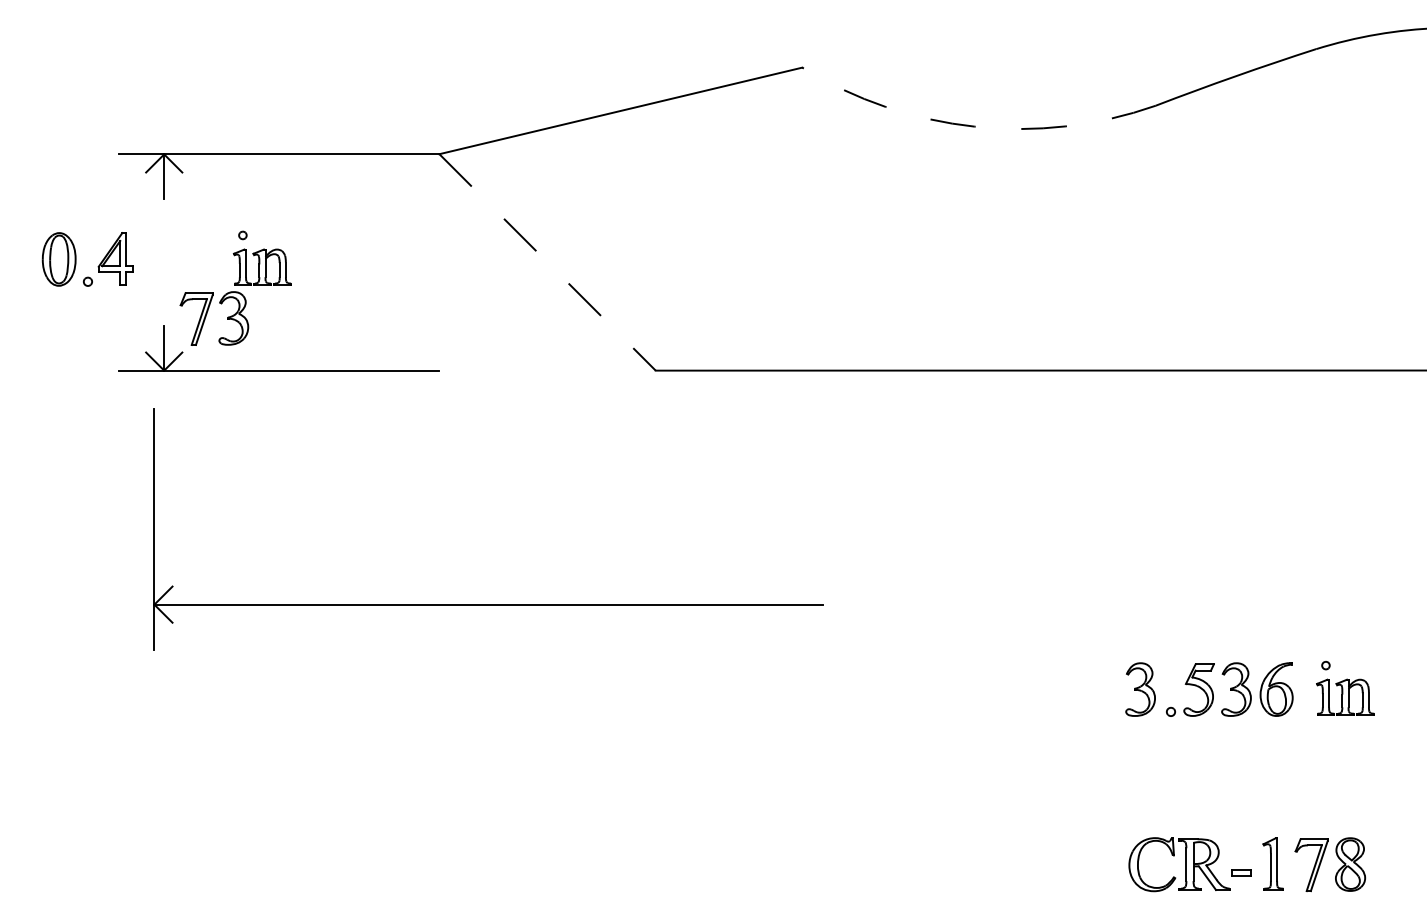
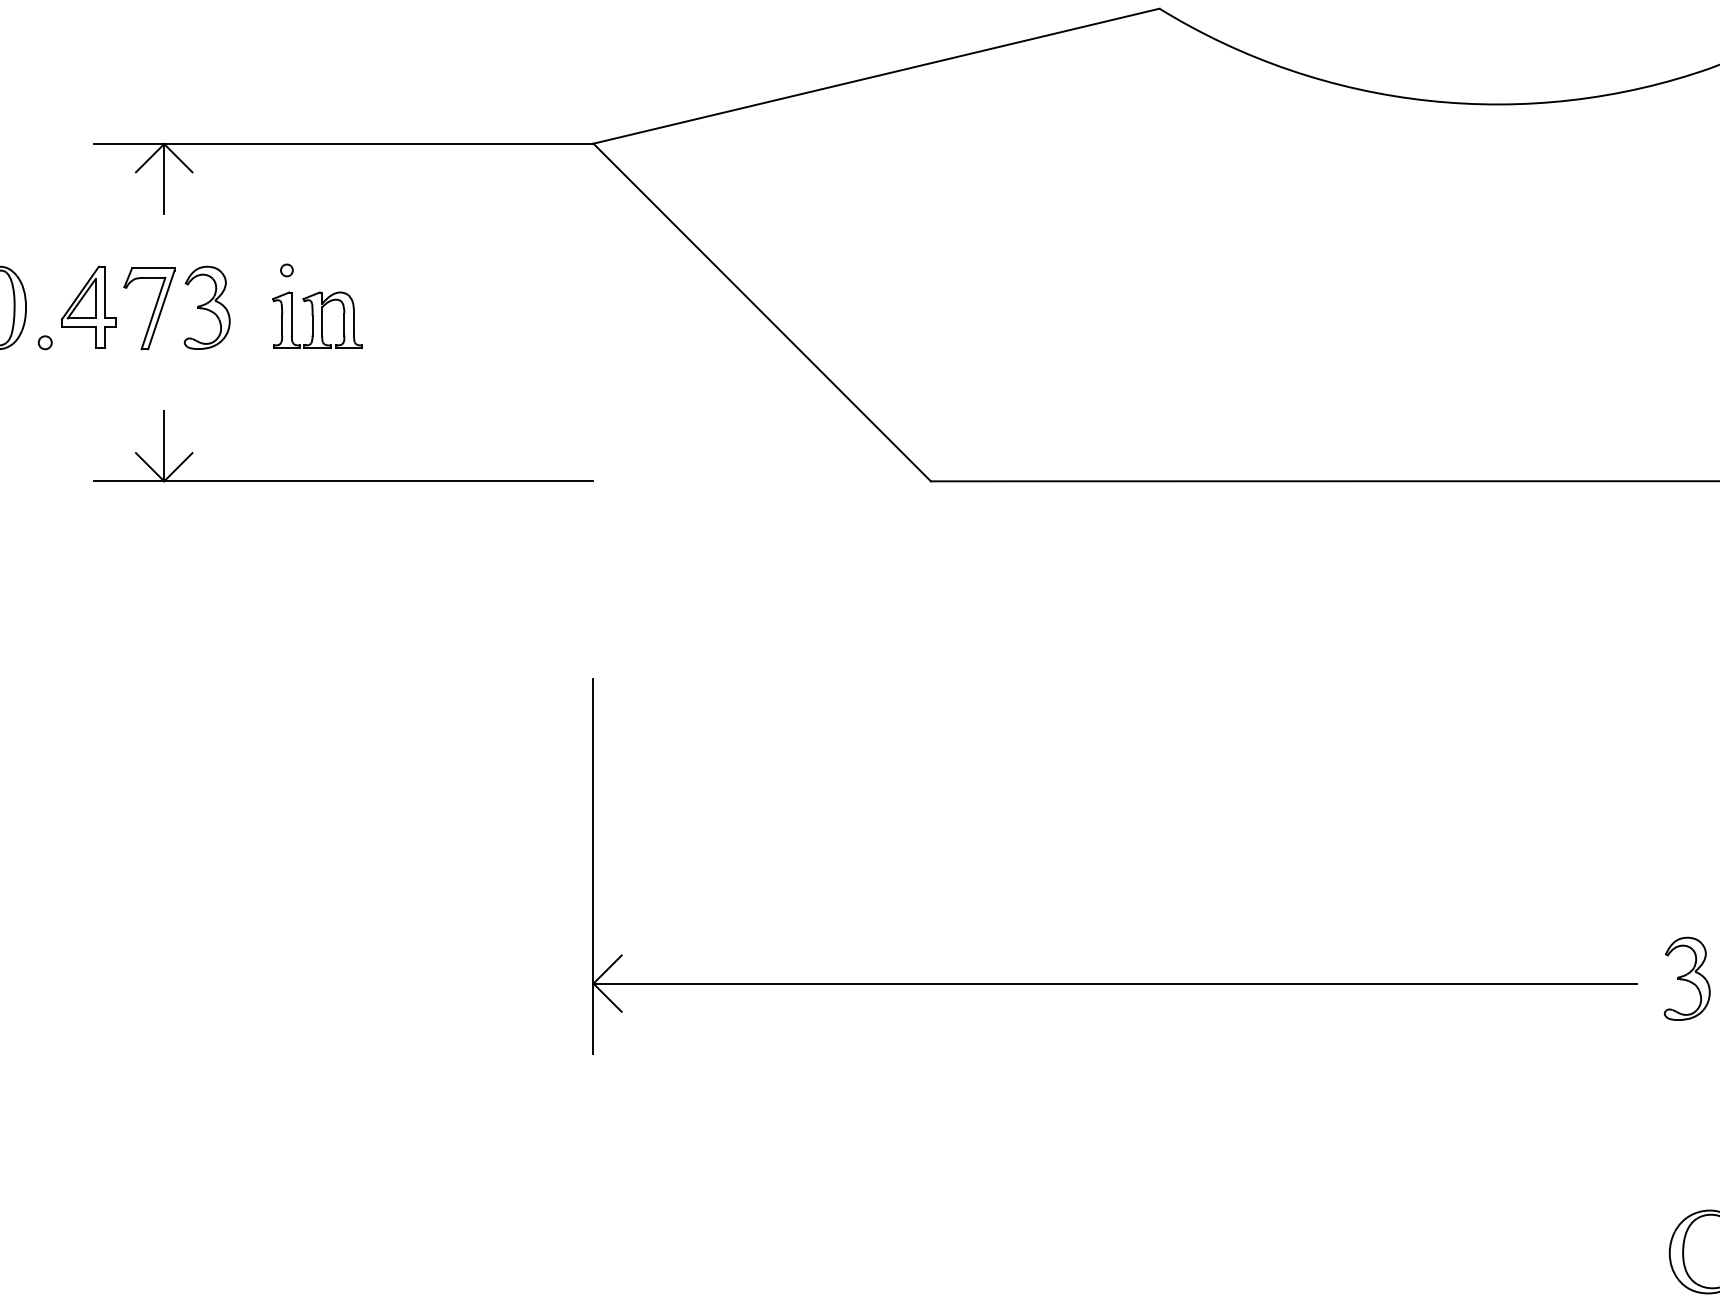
arc: (974, 126) -> (1428, 100), dashed -> solid
line: (547, 262) -> (762, 312), dashed -> solid
part: (207, 314) -> (166, 301), moved
part: (488, 604) -> (1114, 983), moved

